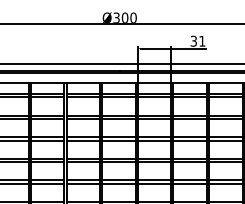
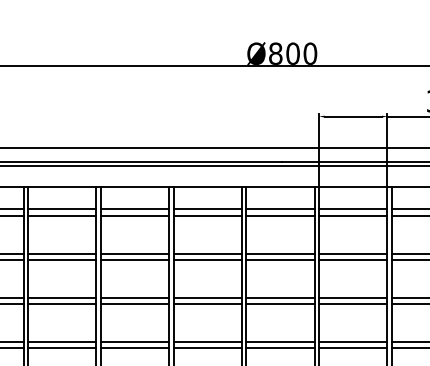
text: (116, 17) -> (275, 52), 300 -> 800

